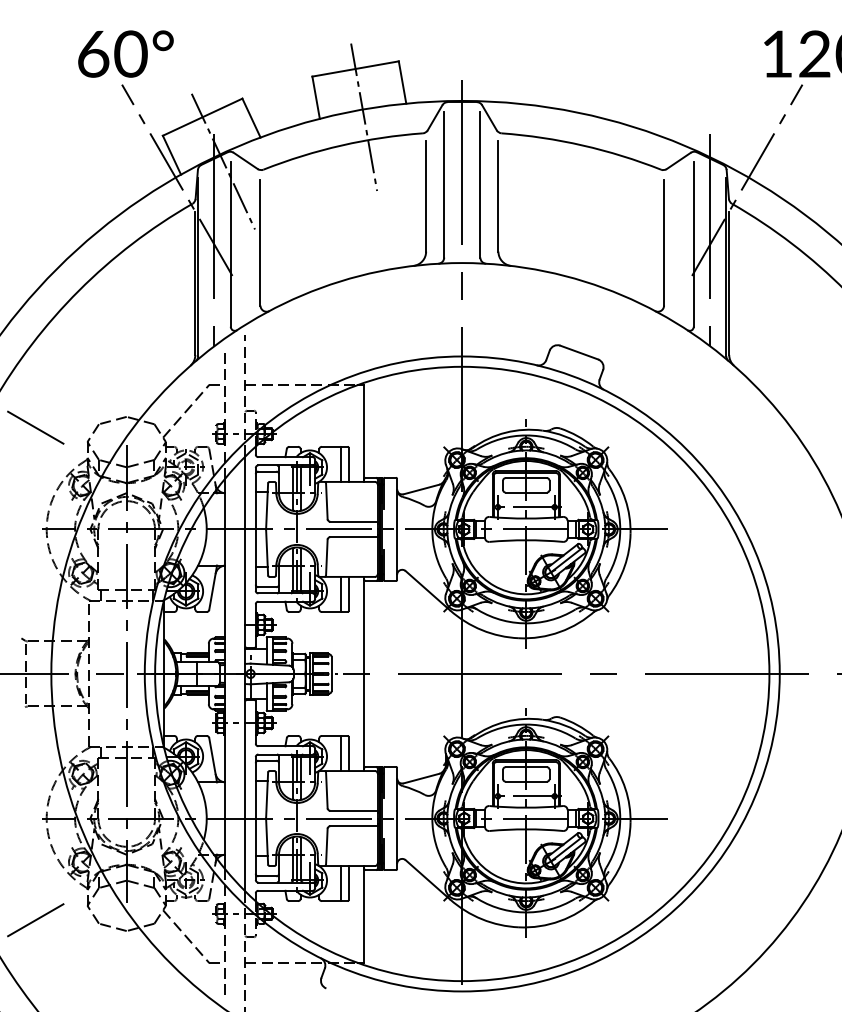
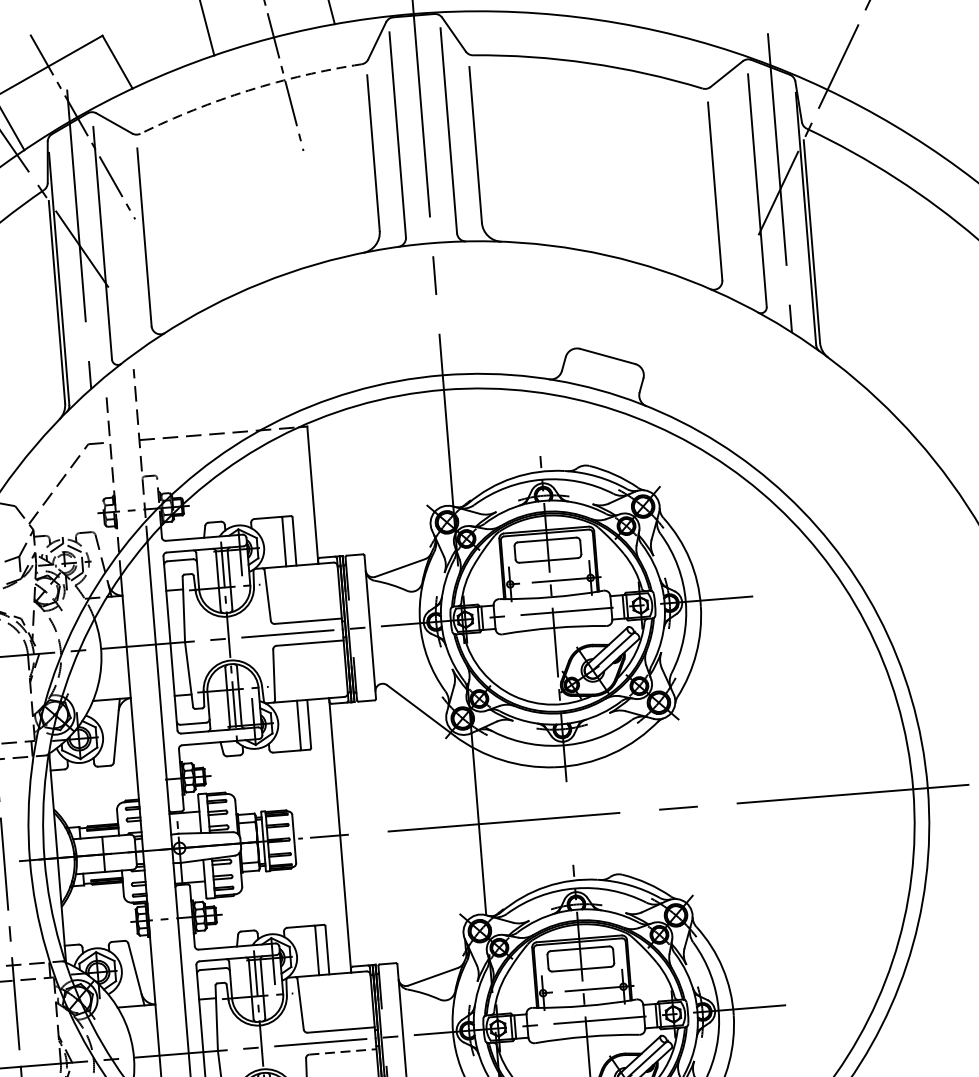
arc: (341, 145) -> (247, 90), solid -> dashed
line: (353, 826) -> (342, 1052), solid -> dashed

